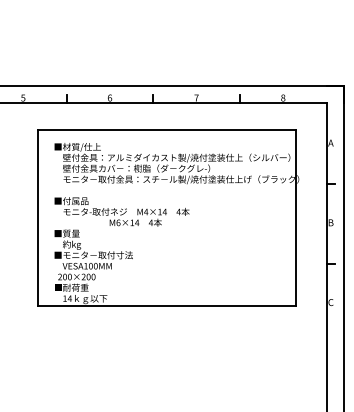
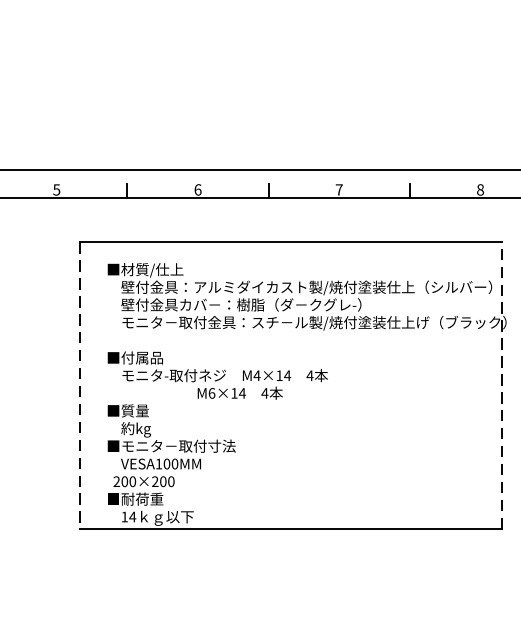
line: (37, 218) -> (79, 386), solid -> dashed
line: (296, 218) -> (502, 386), solid -> dashed

